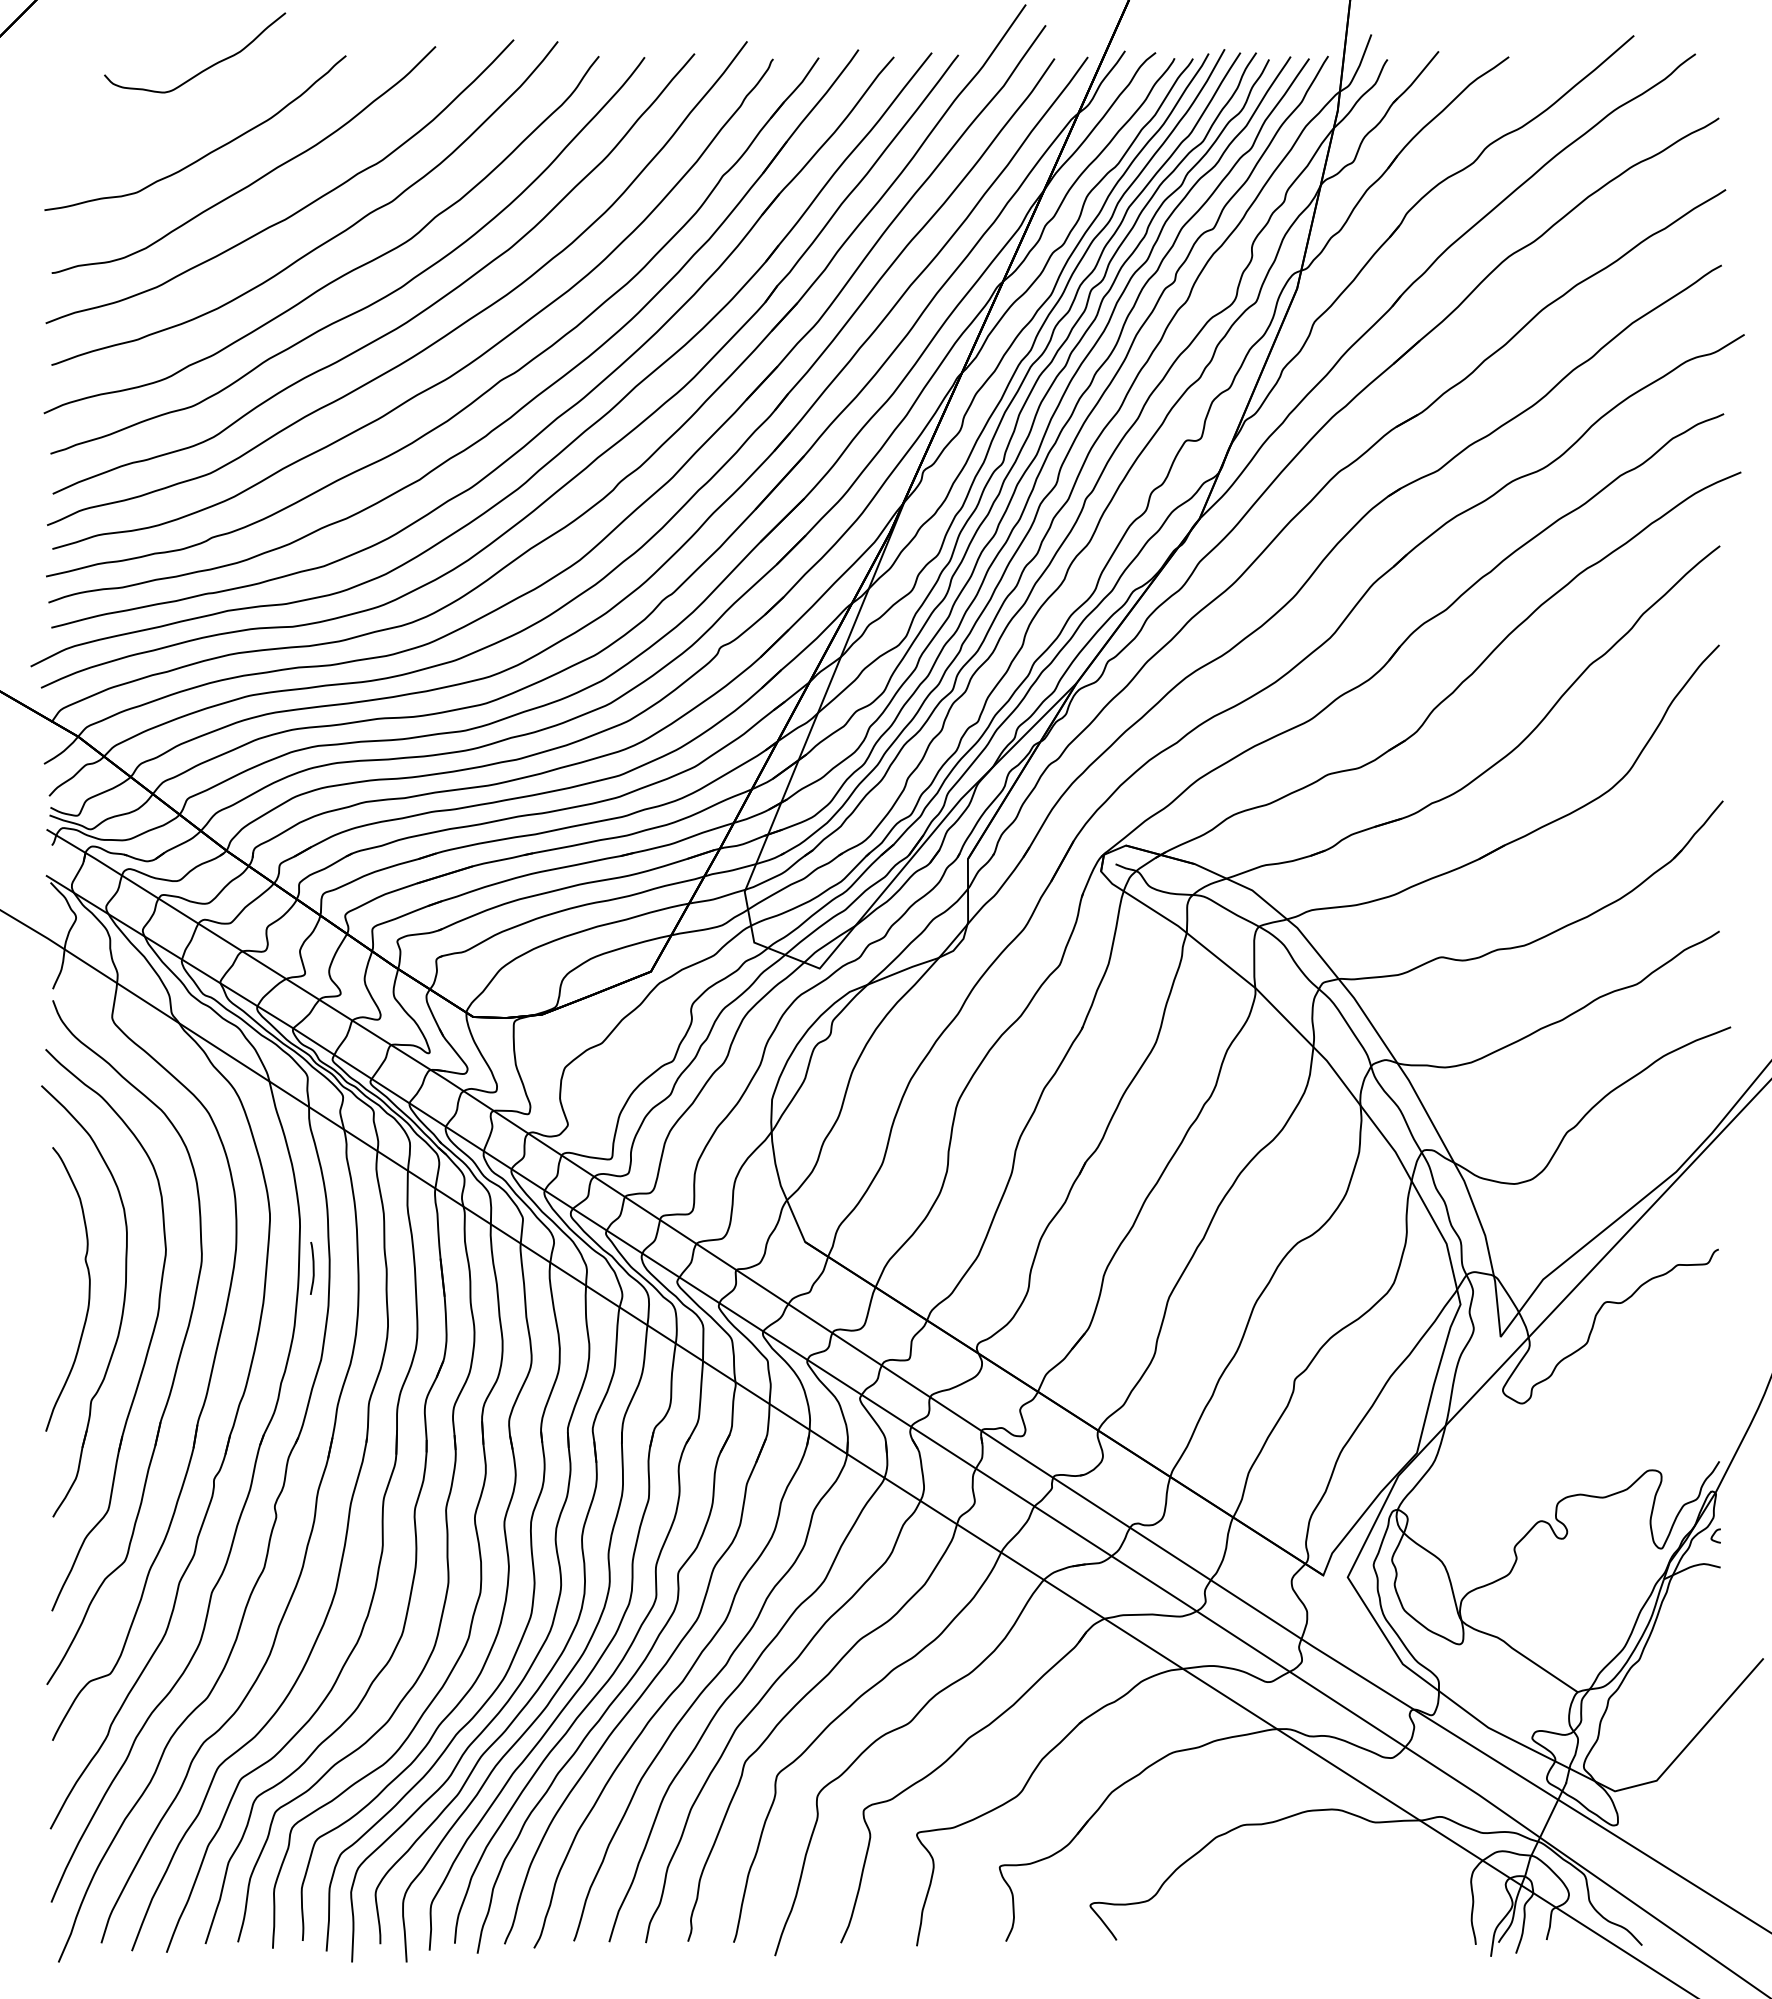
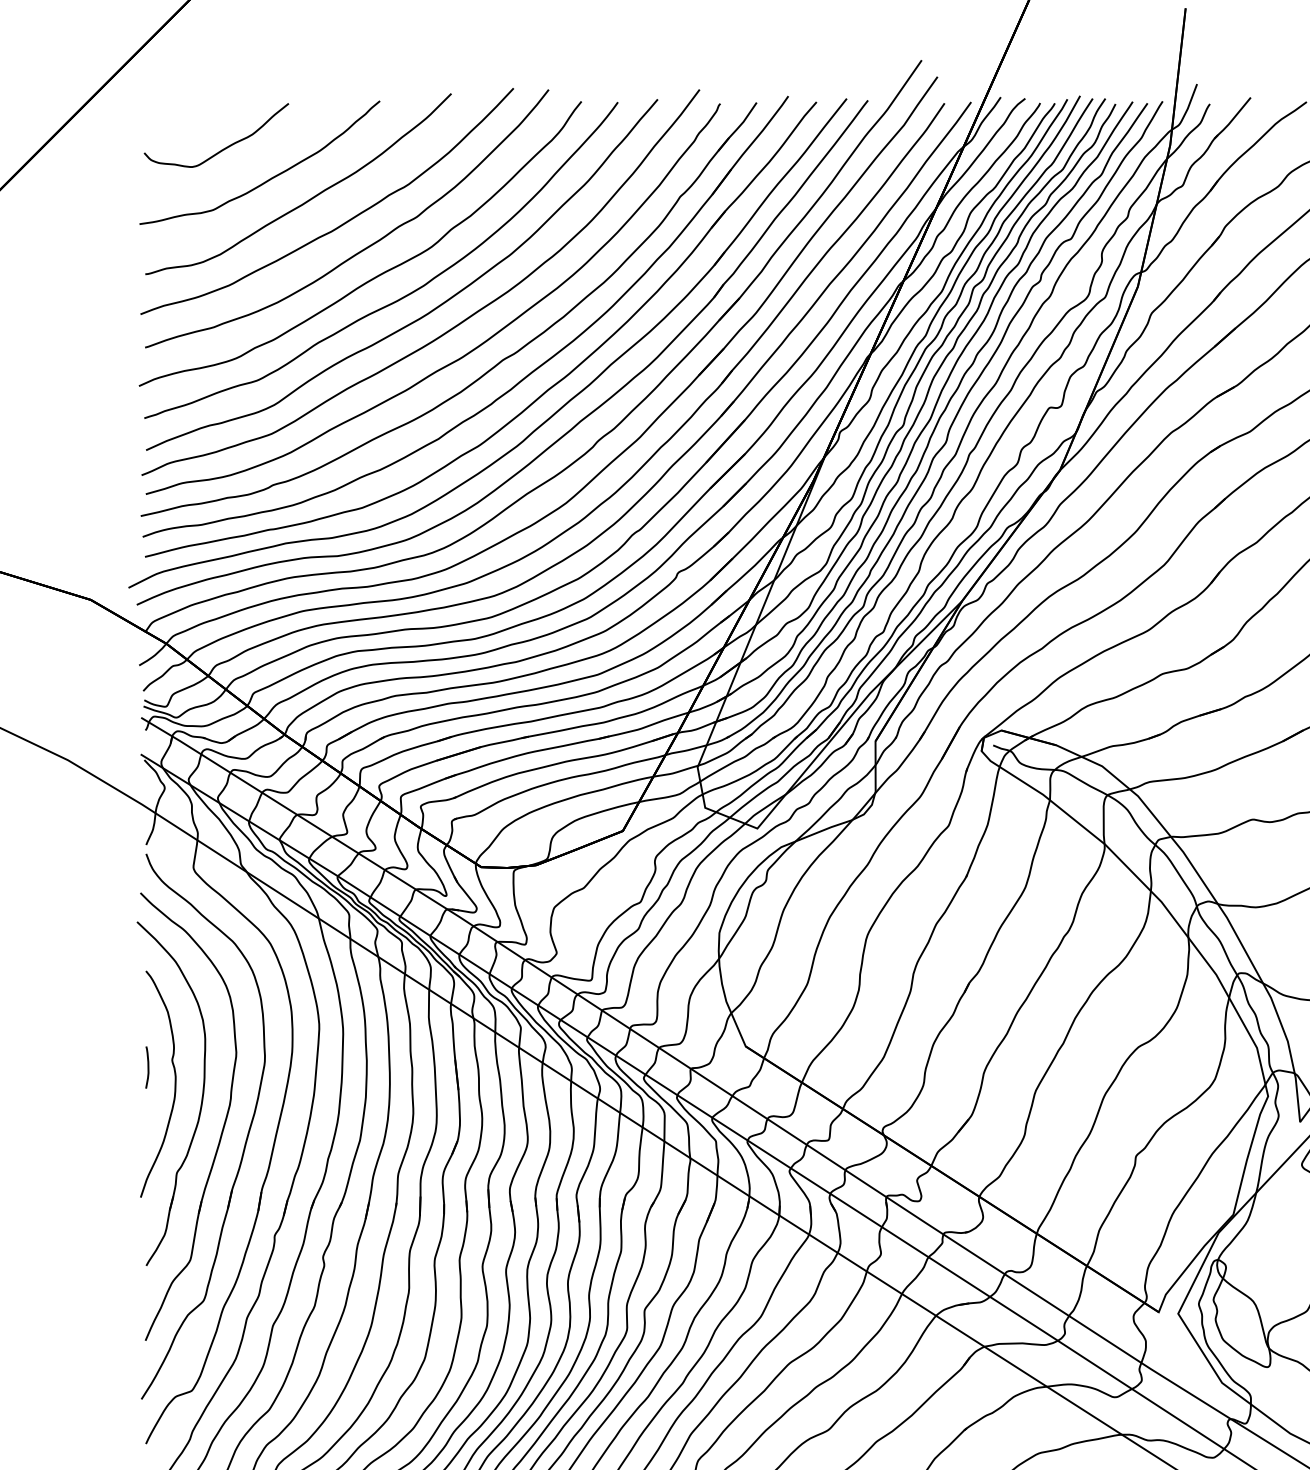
curve: (203, 69) -> (223, 148), moved
curve: (312, 1268) -> (147, 1067), moved

